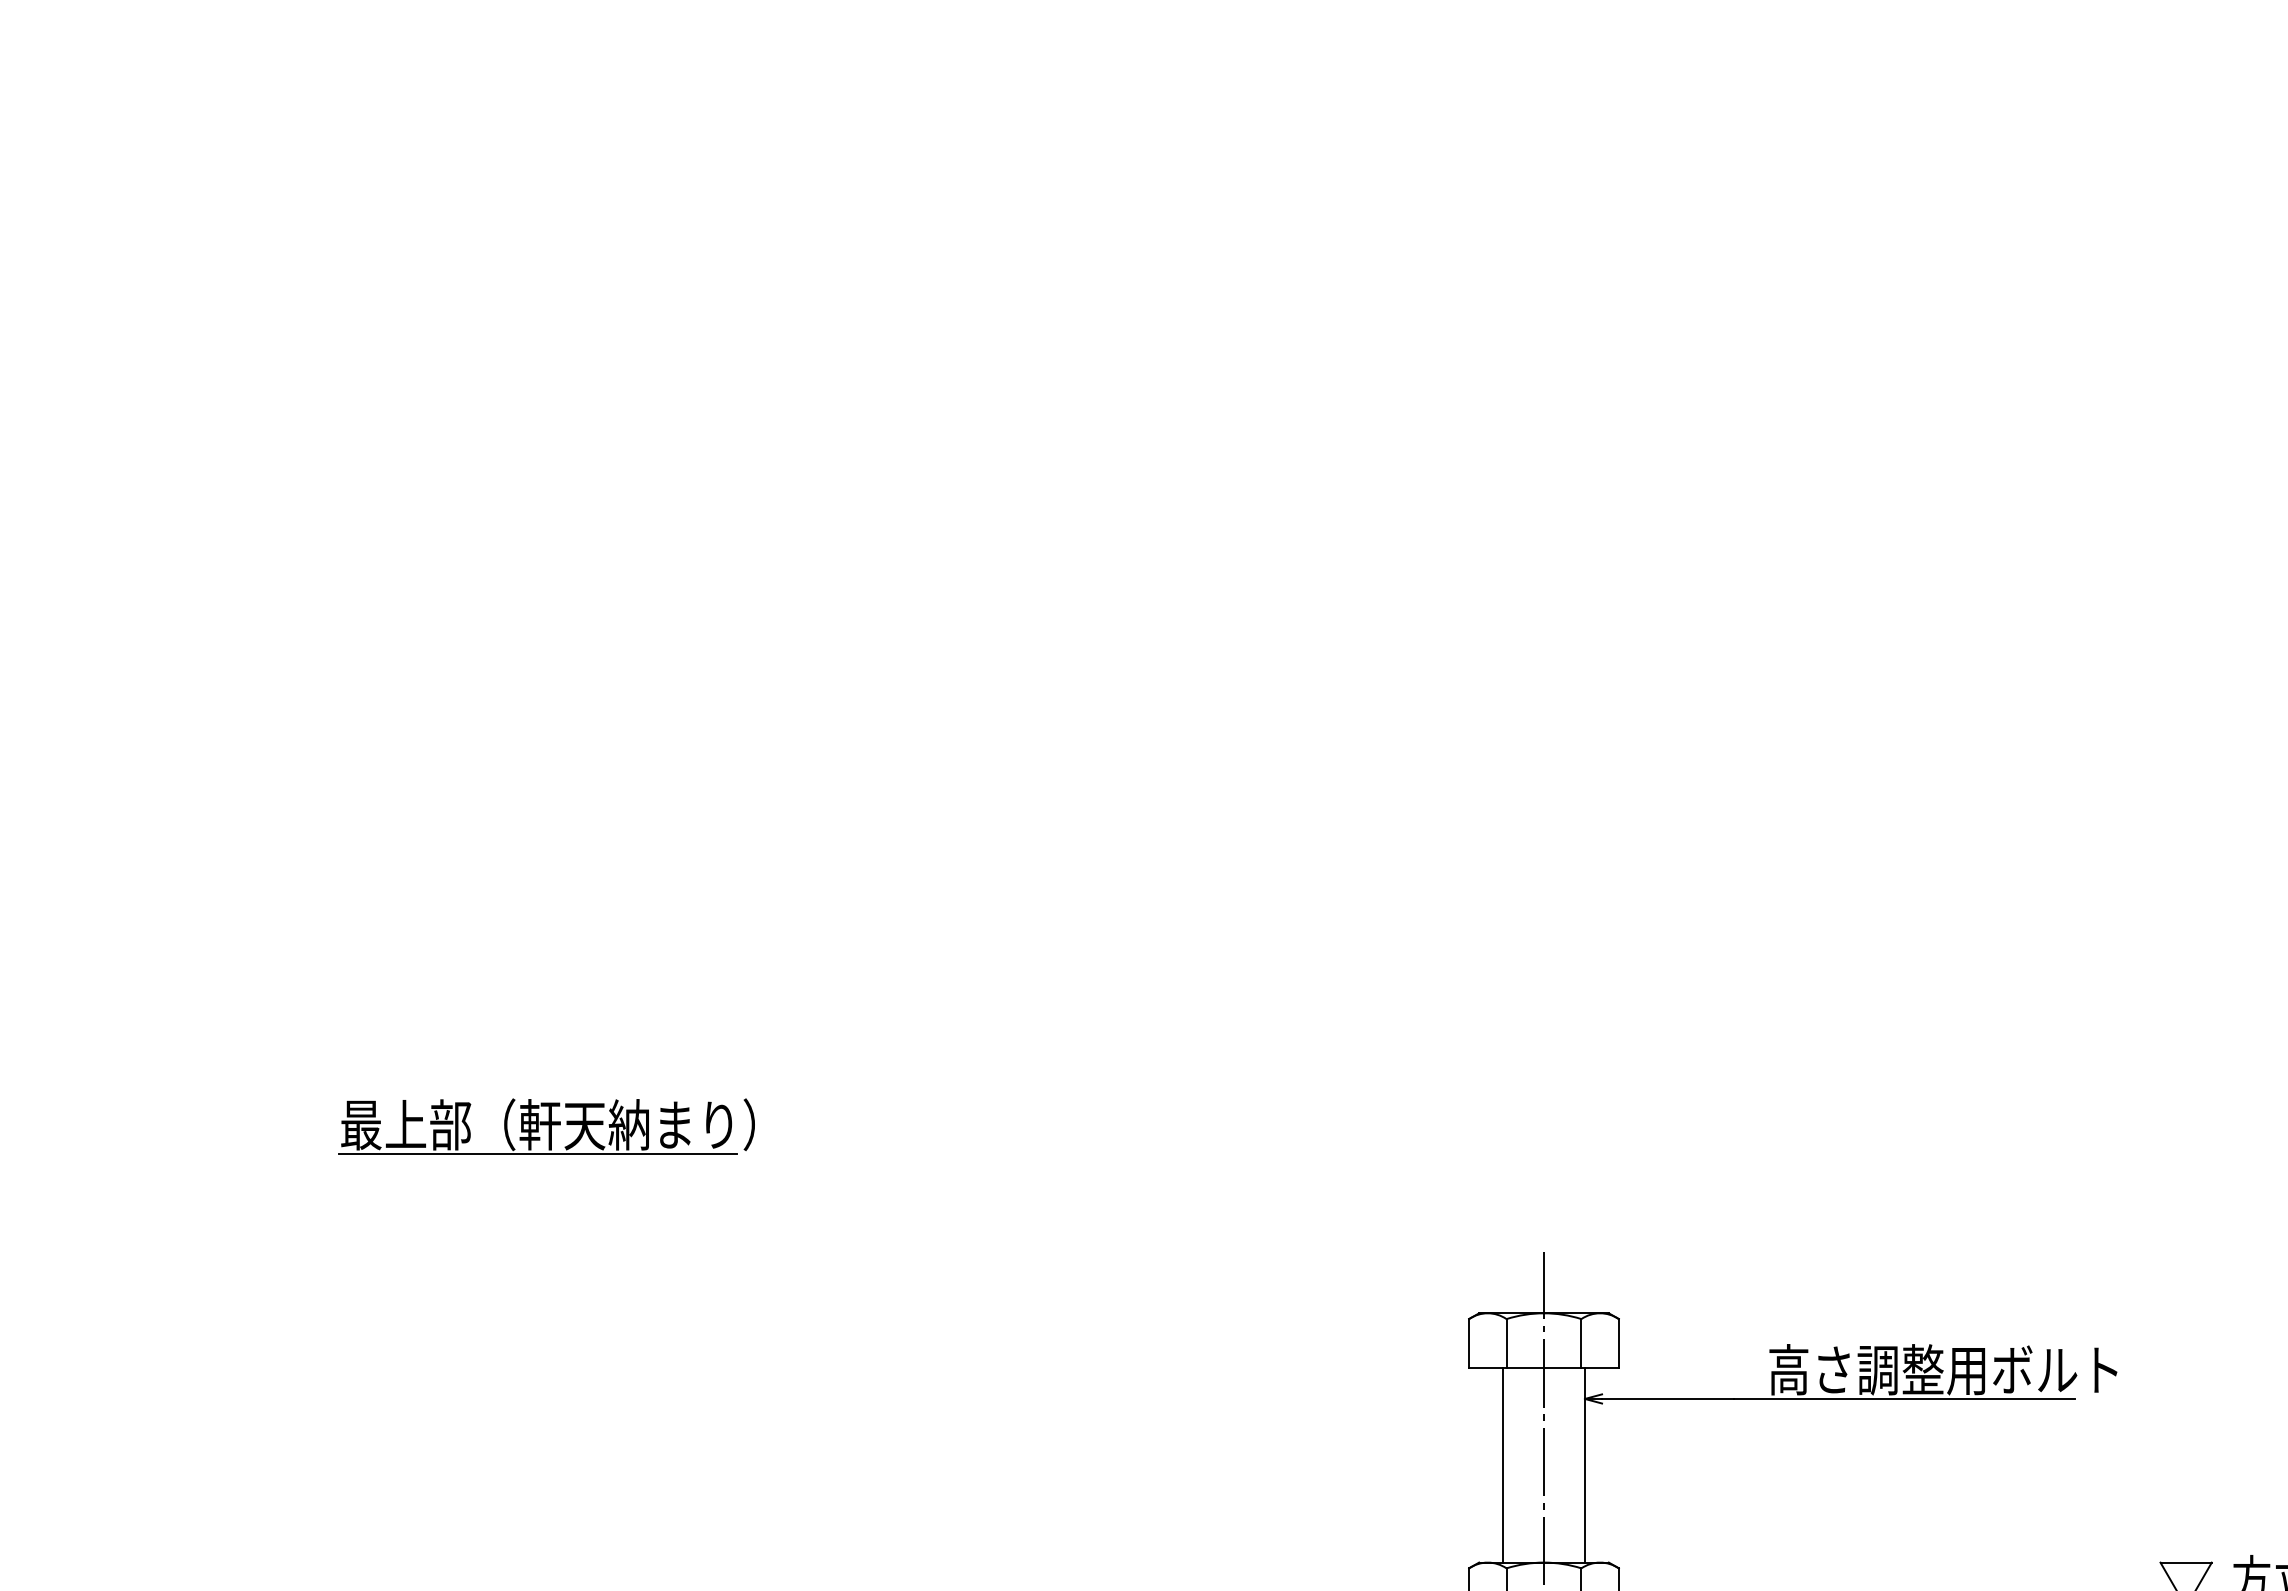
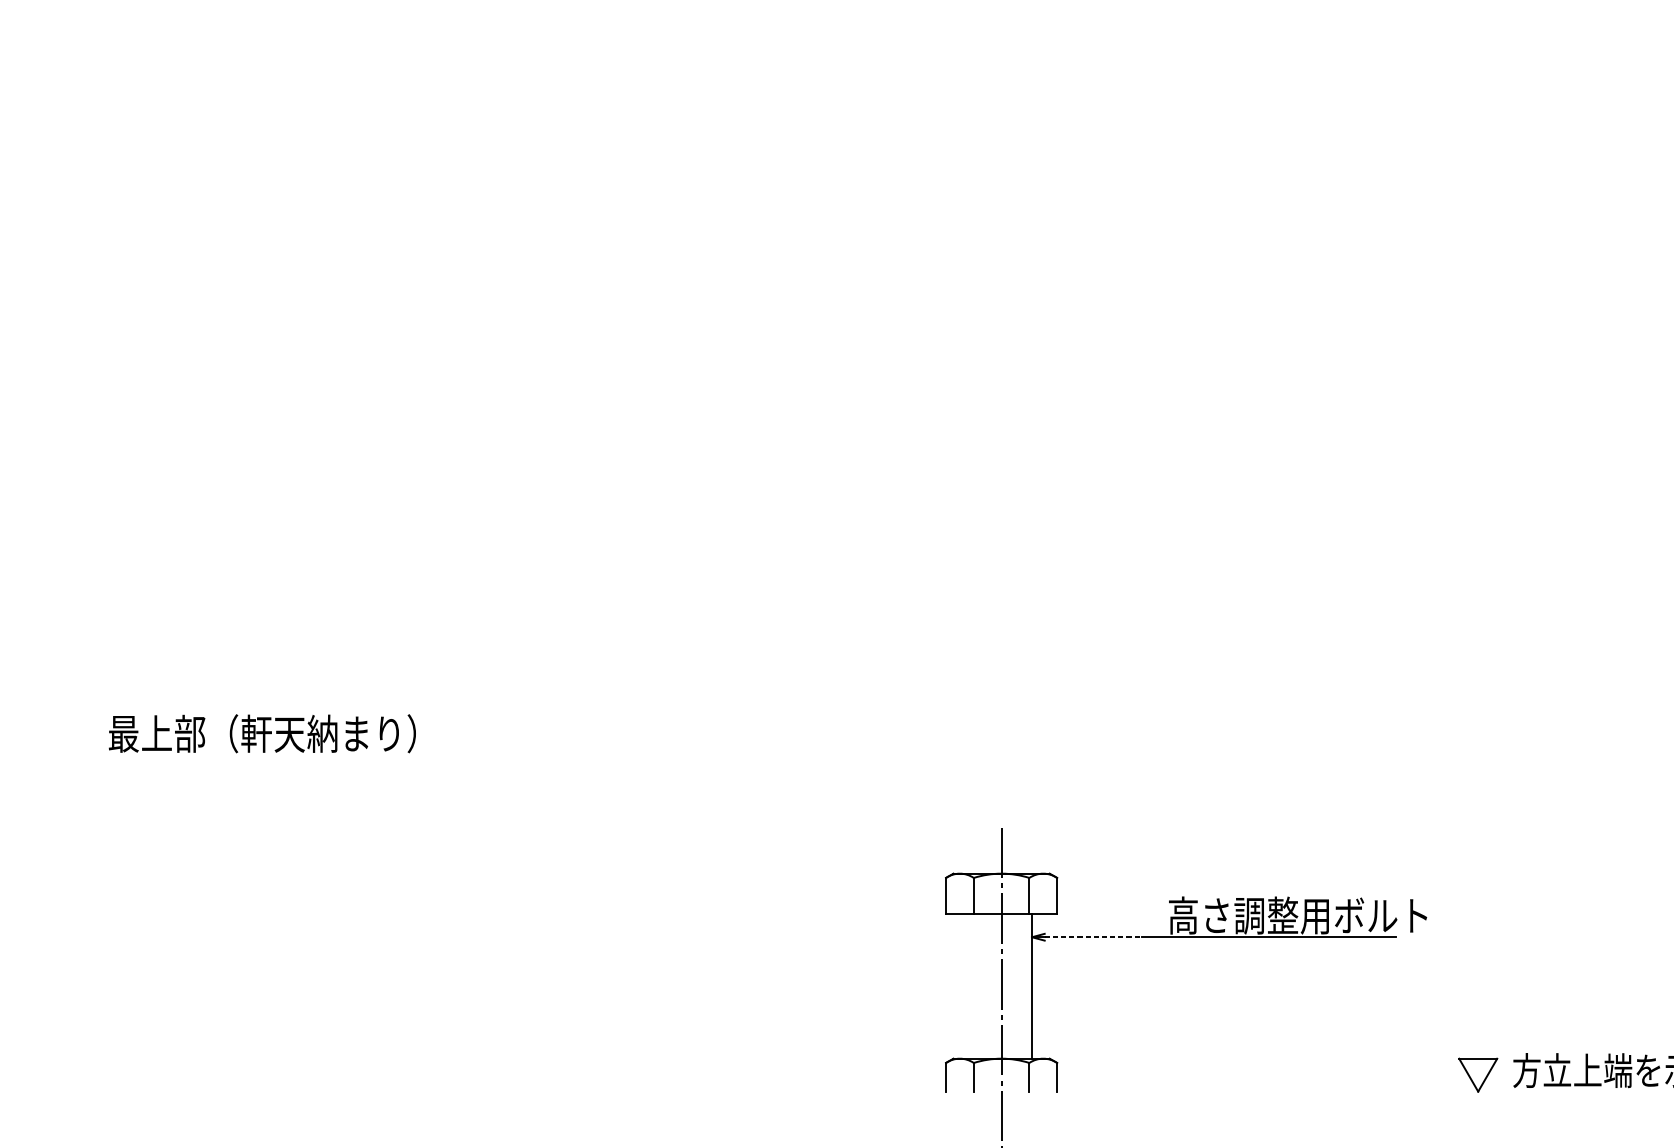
line: (537, 1154) -> (254, 755), removed
line: (1667, 1398) -> (1093, 936), solid -> dashed
line: (1503, 1464) -> (971, 985), removed

